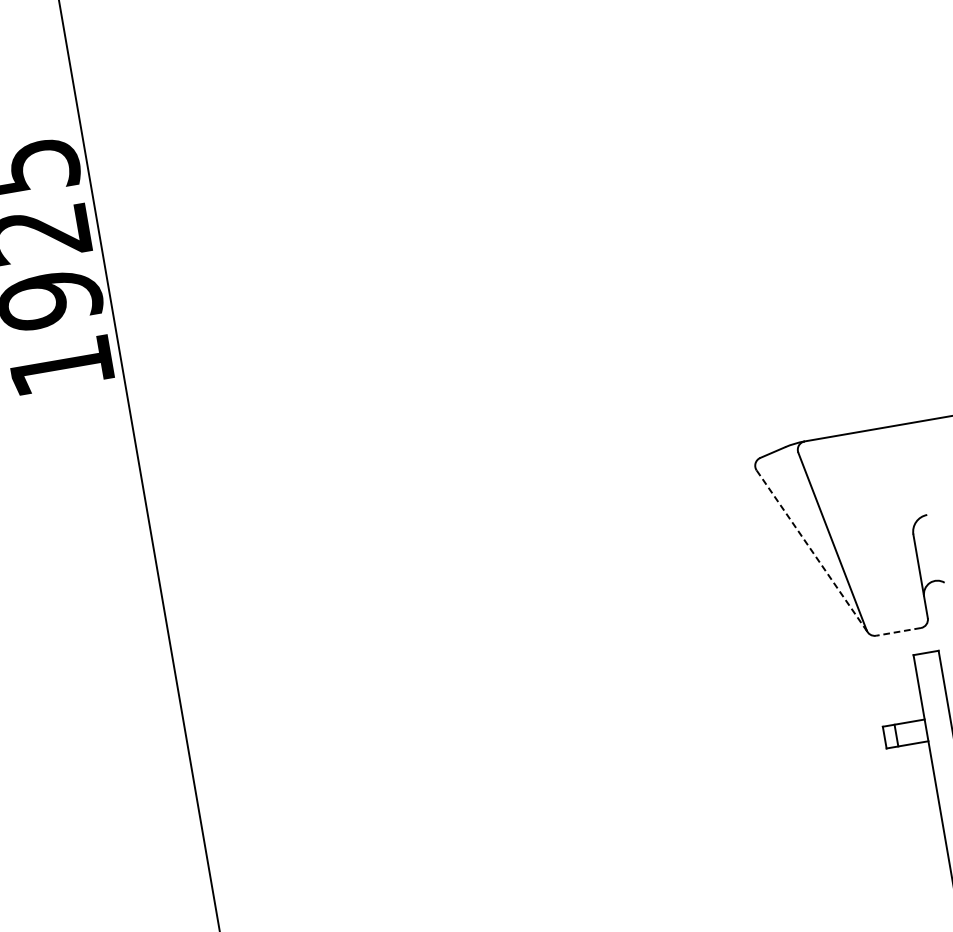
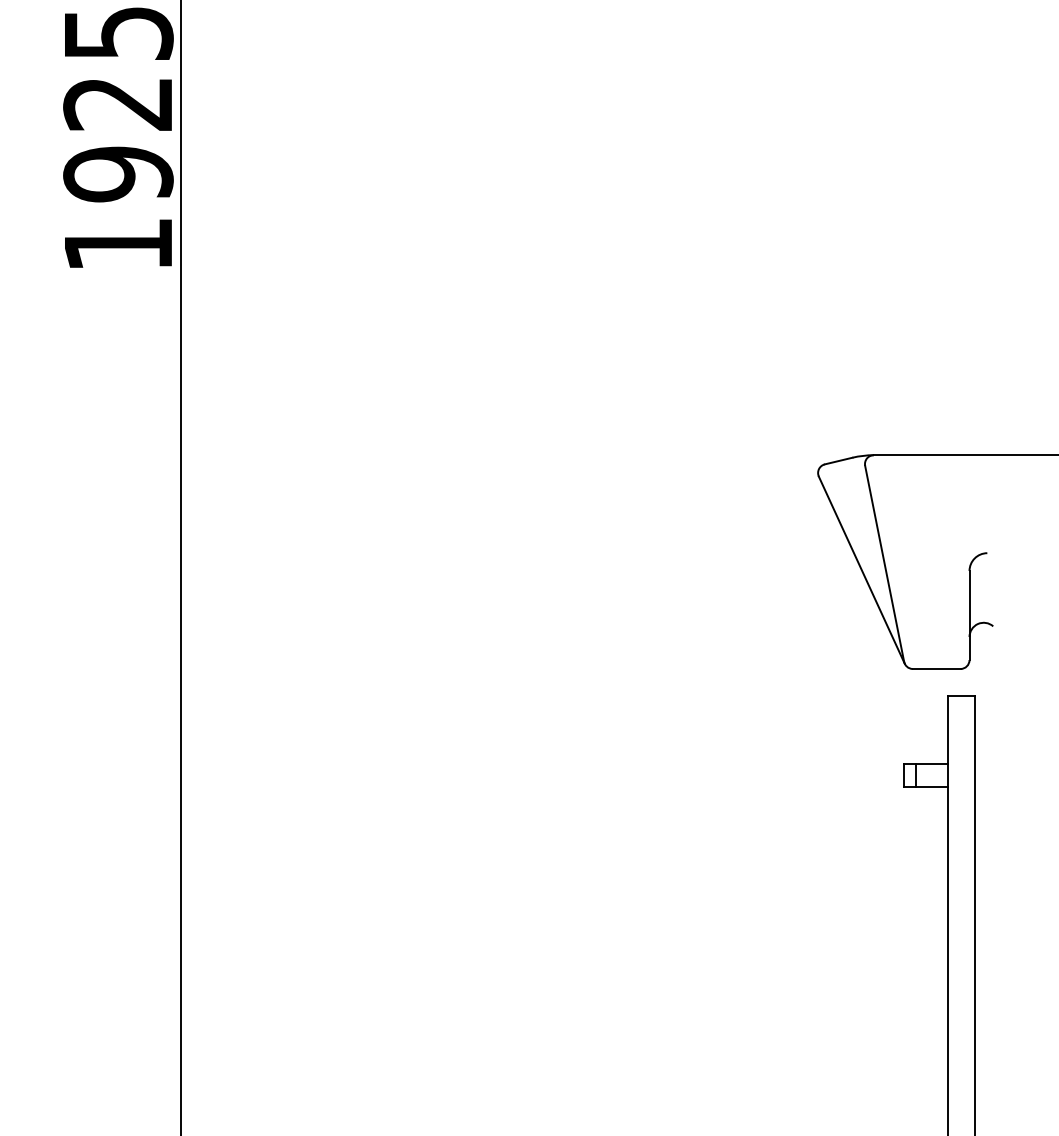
line: (811, 551) -> (861, 570), dashed -> solid
line: (898, 631) -> (936, 668), dashed -> solid

